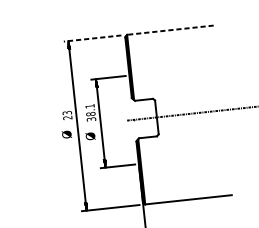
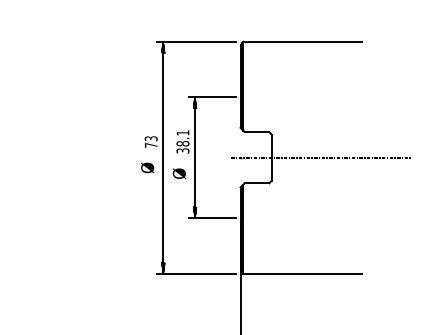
line: (170, 30) -> (302, 41), dashed -> solid
line: (92, 38) -> (195, 41), dashed -> solid
text: (67, 117) -> (150, 145), 23 -> 73

